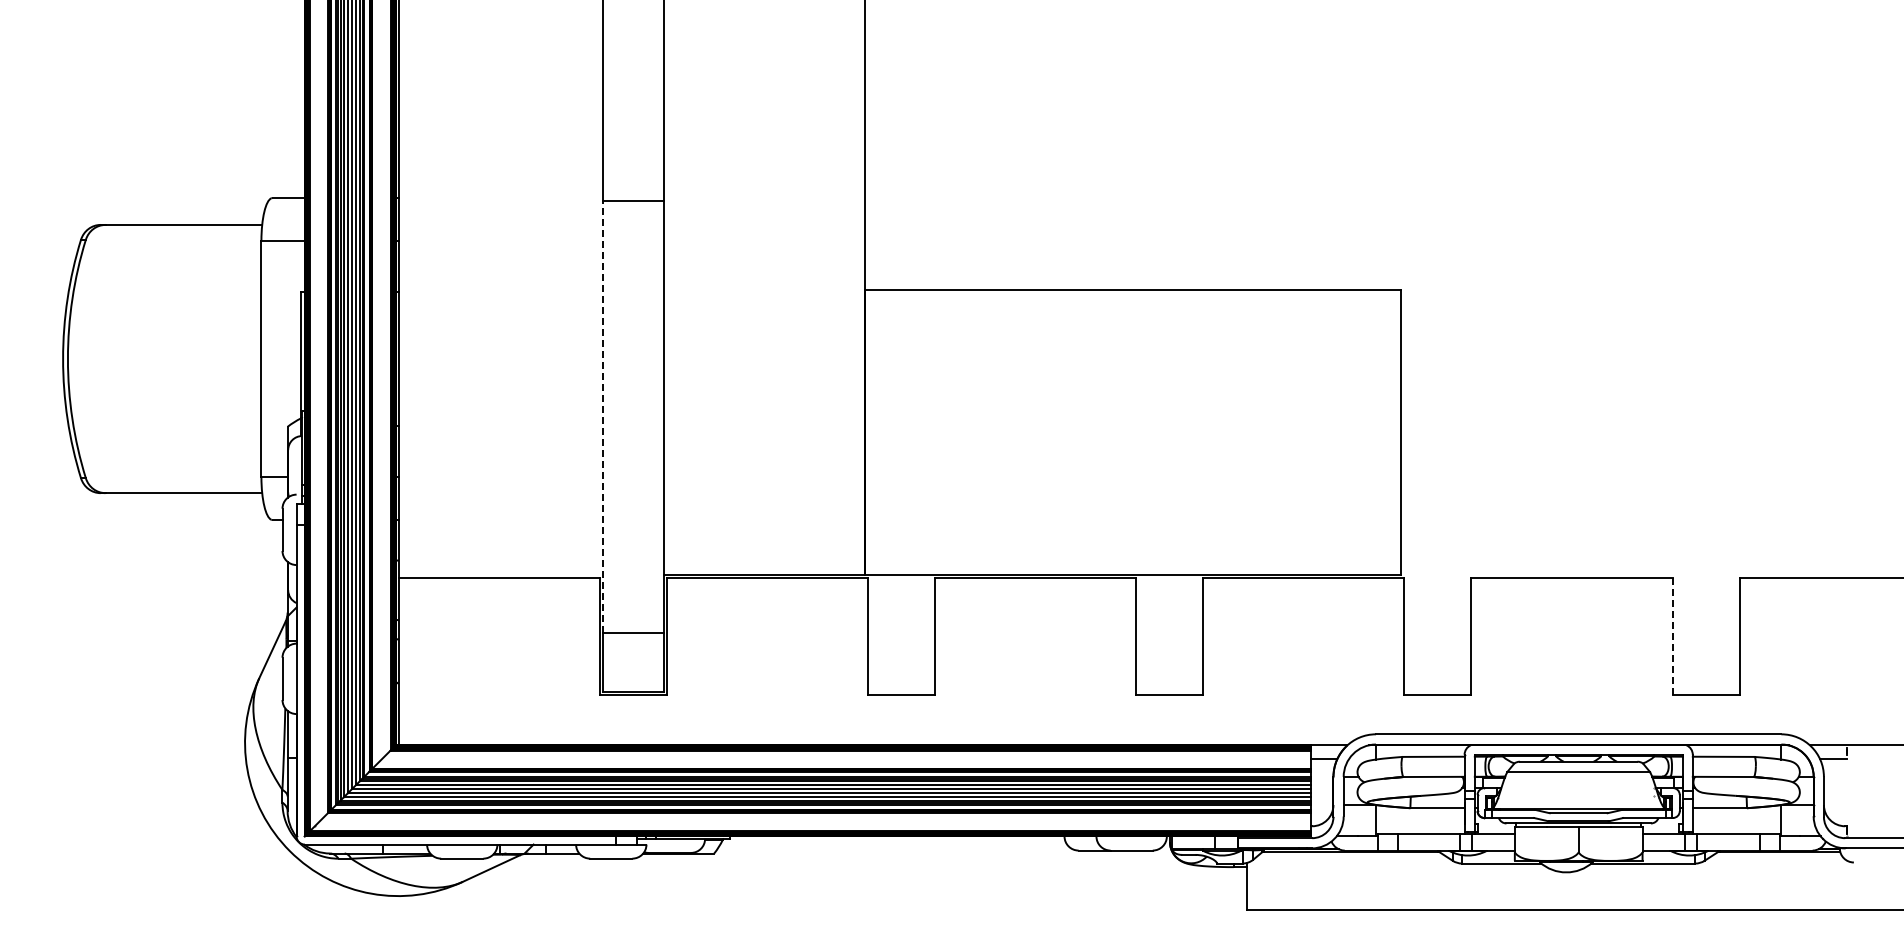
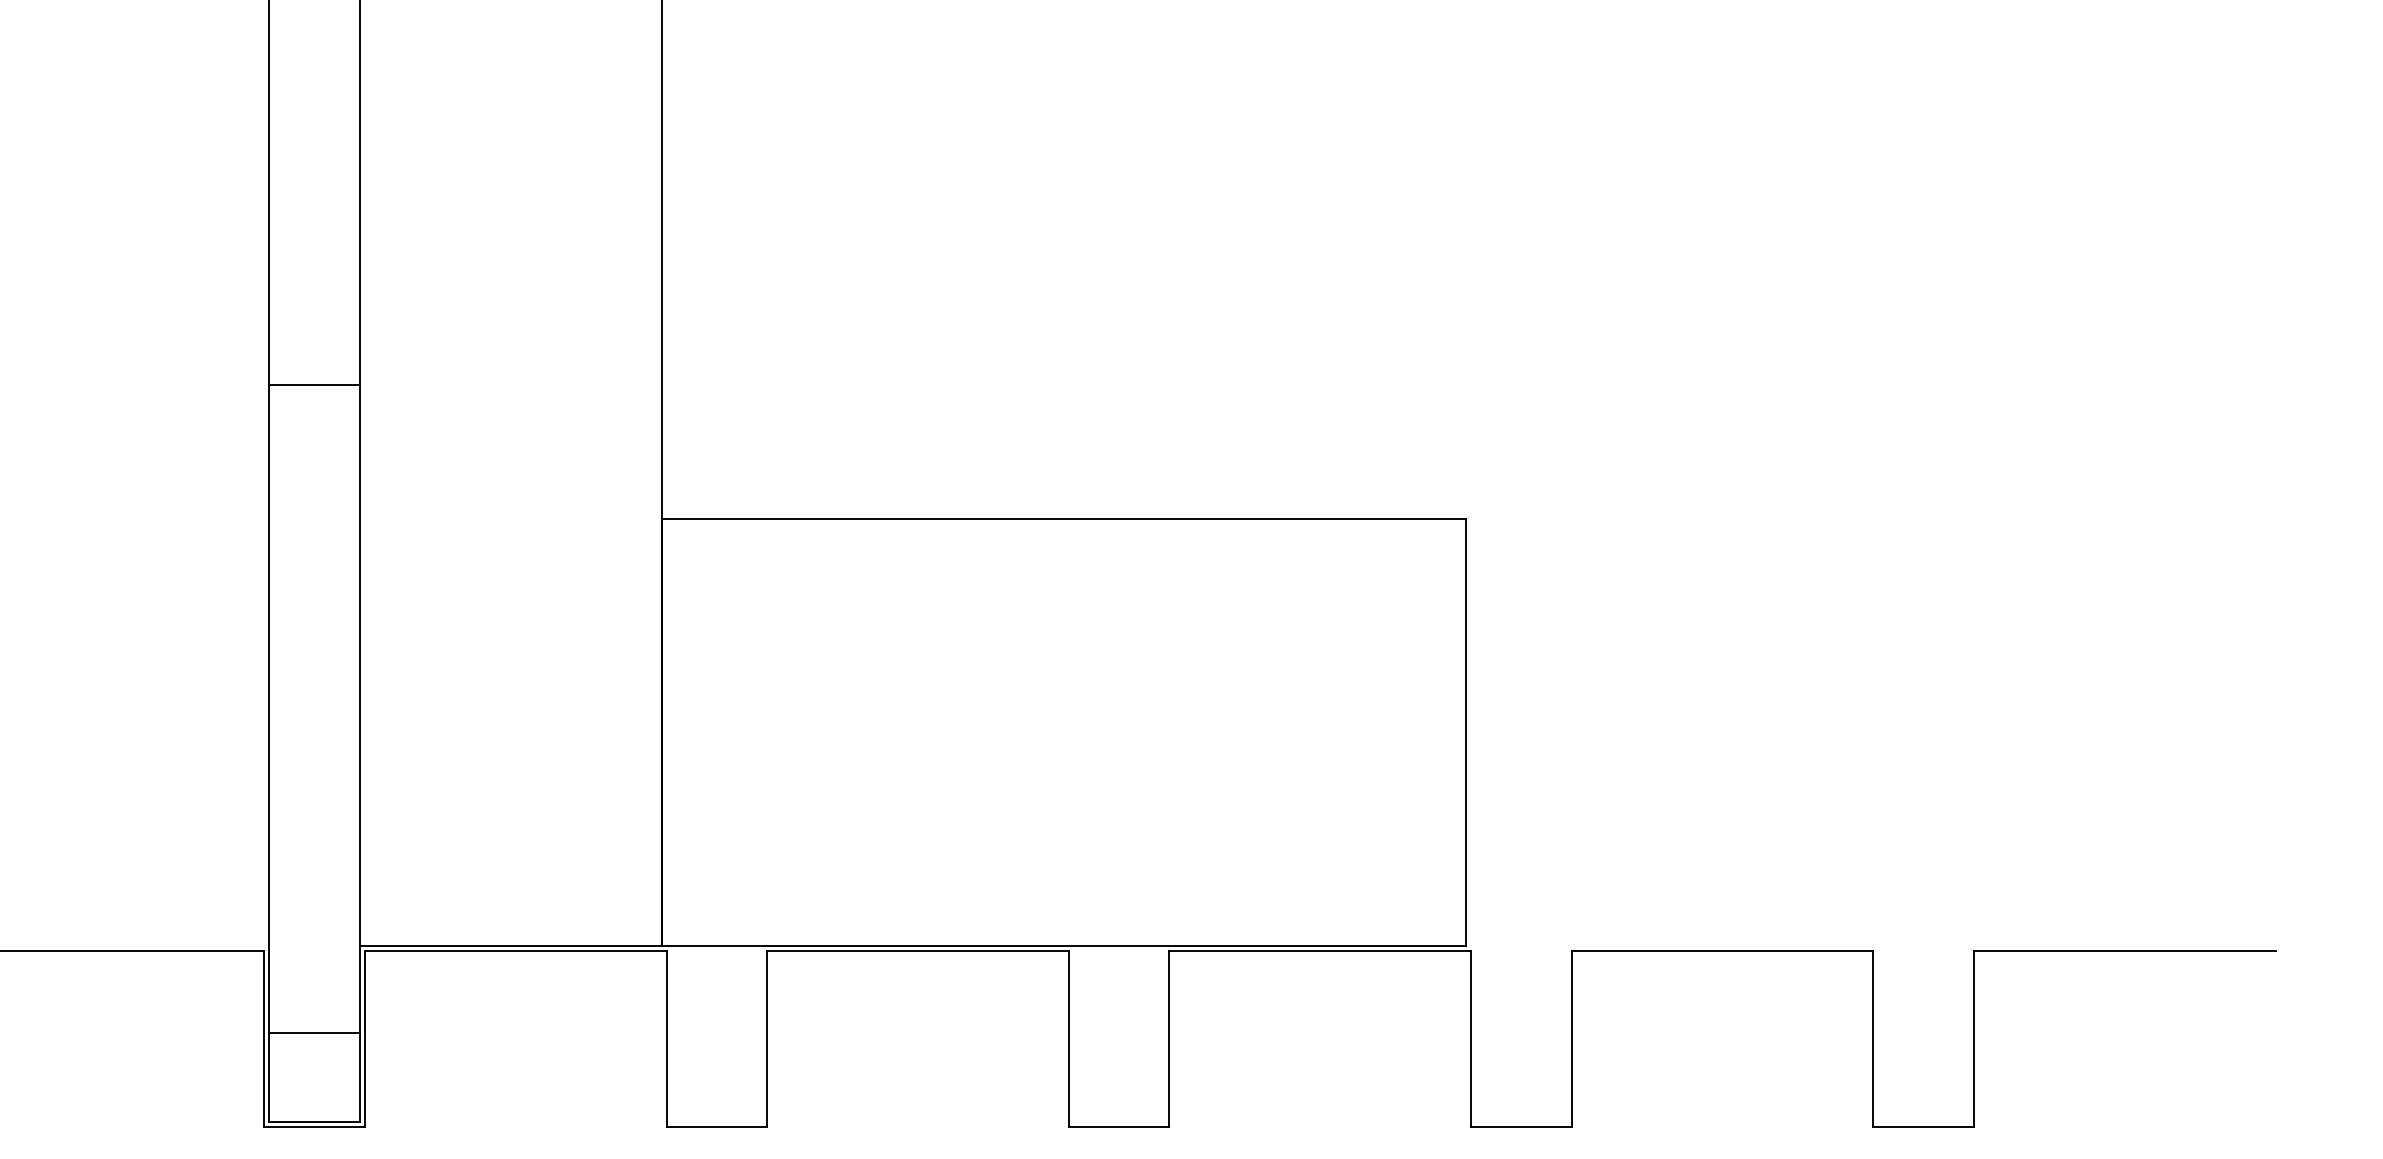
line: (603, 416) -> (269, 708), dashed -> solid
line: (1672, 636) -> (1873, 1038), dashed -> solid

